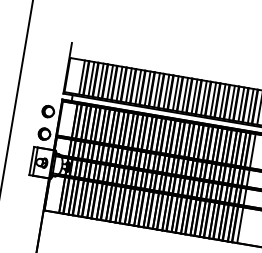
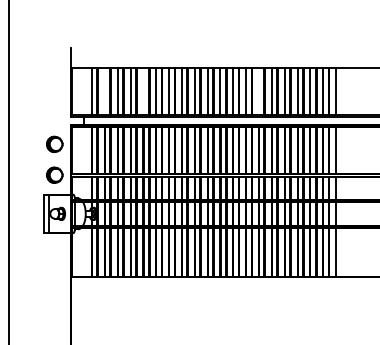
line: (91, 79) -> (104, 91), removed
line: (119, 83) -> (143, 91), removed
line: (204, 98) -> (259, 91), removed

